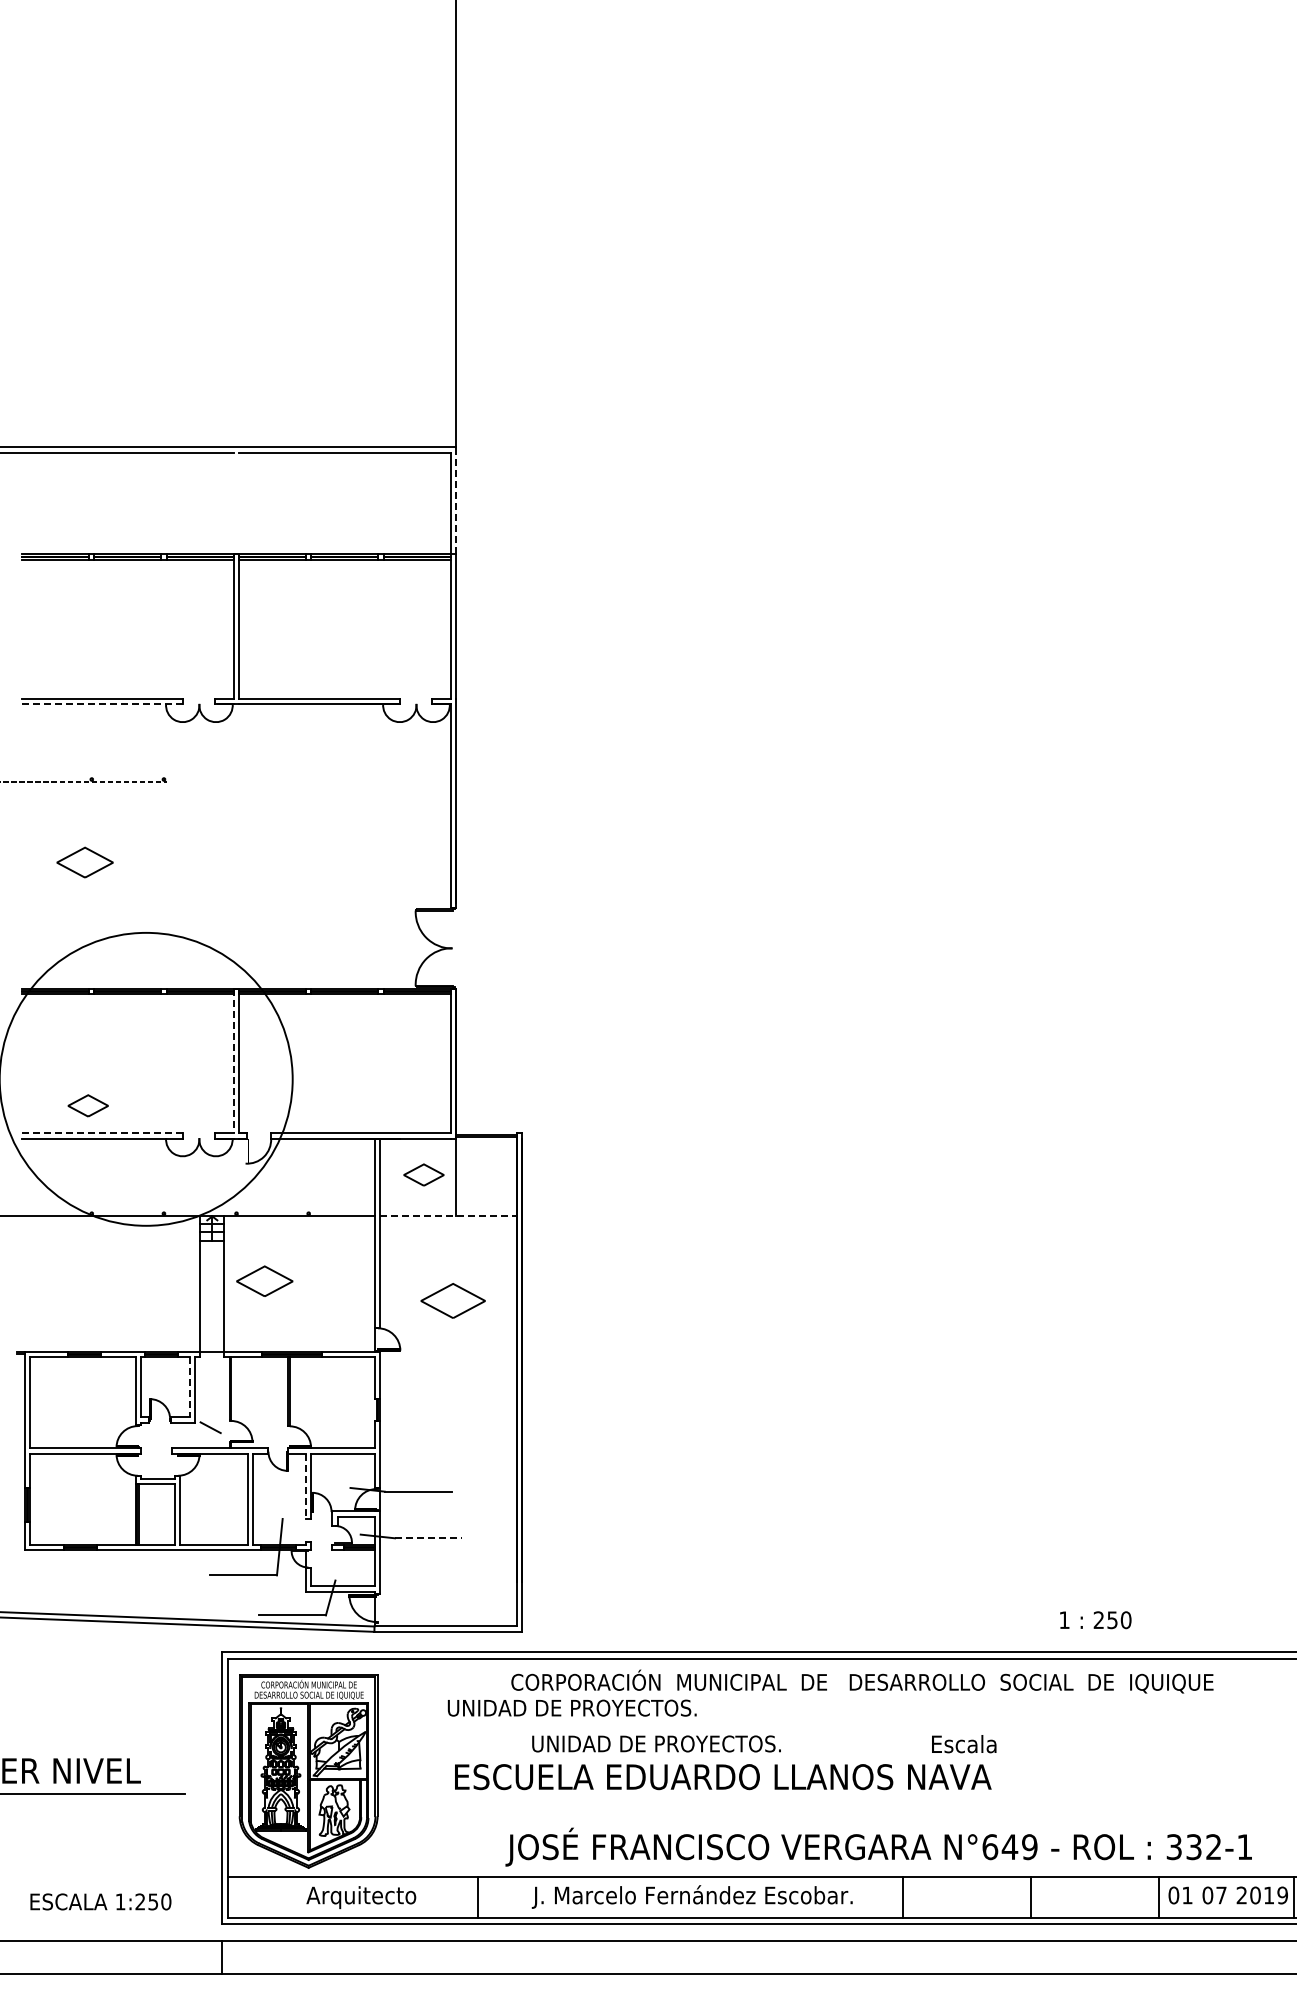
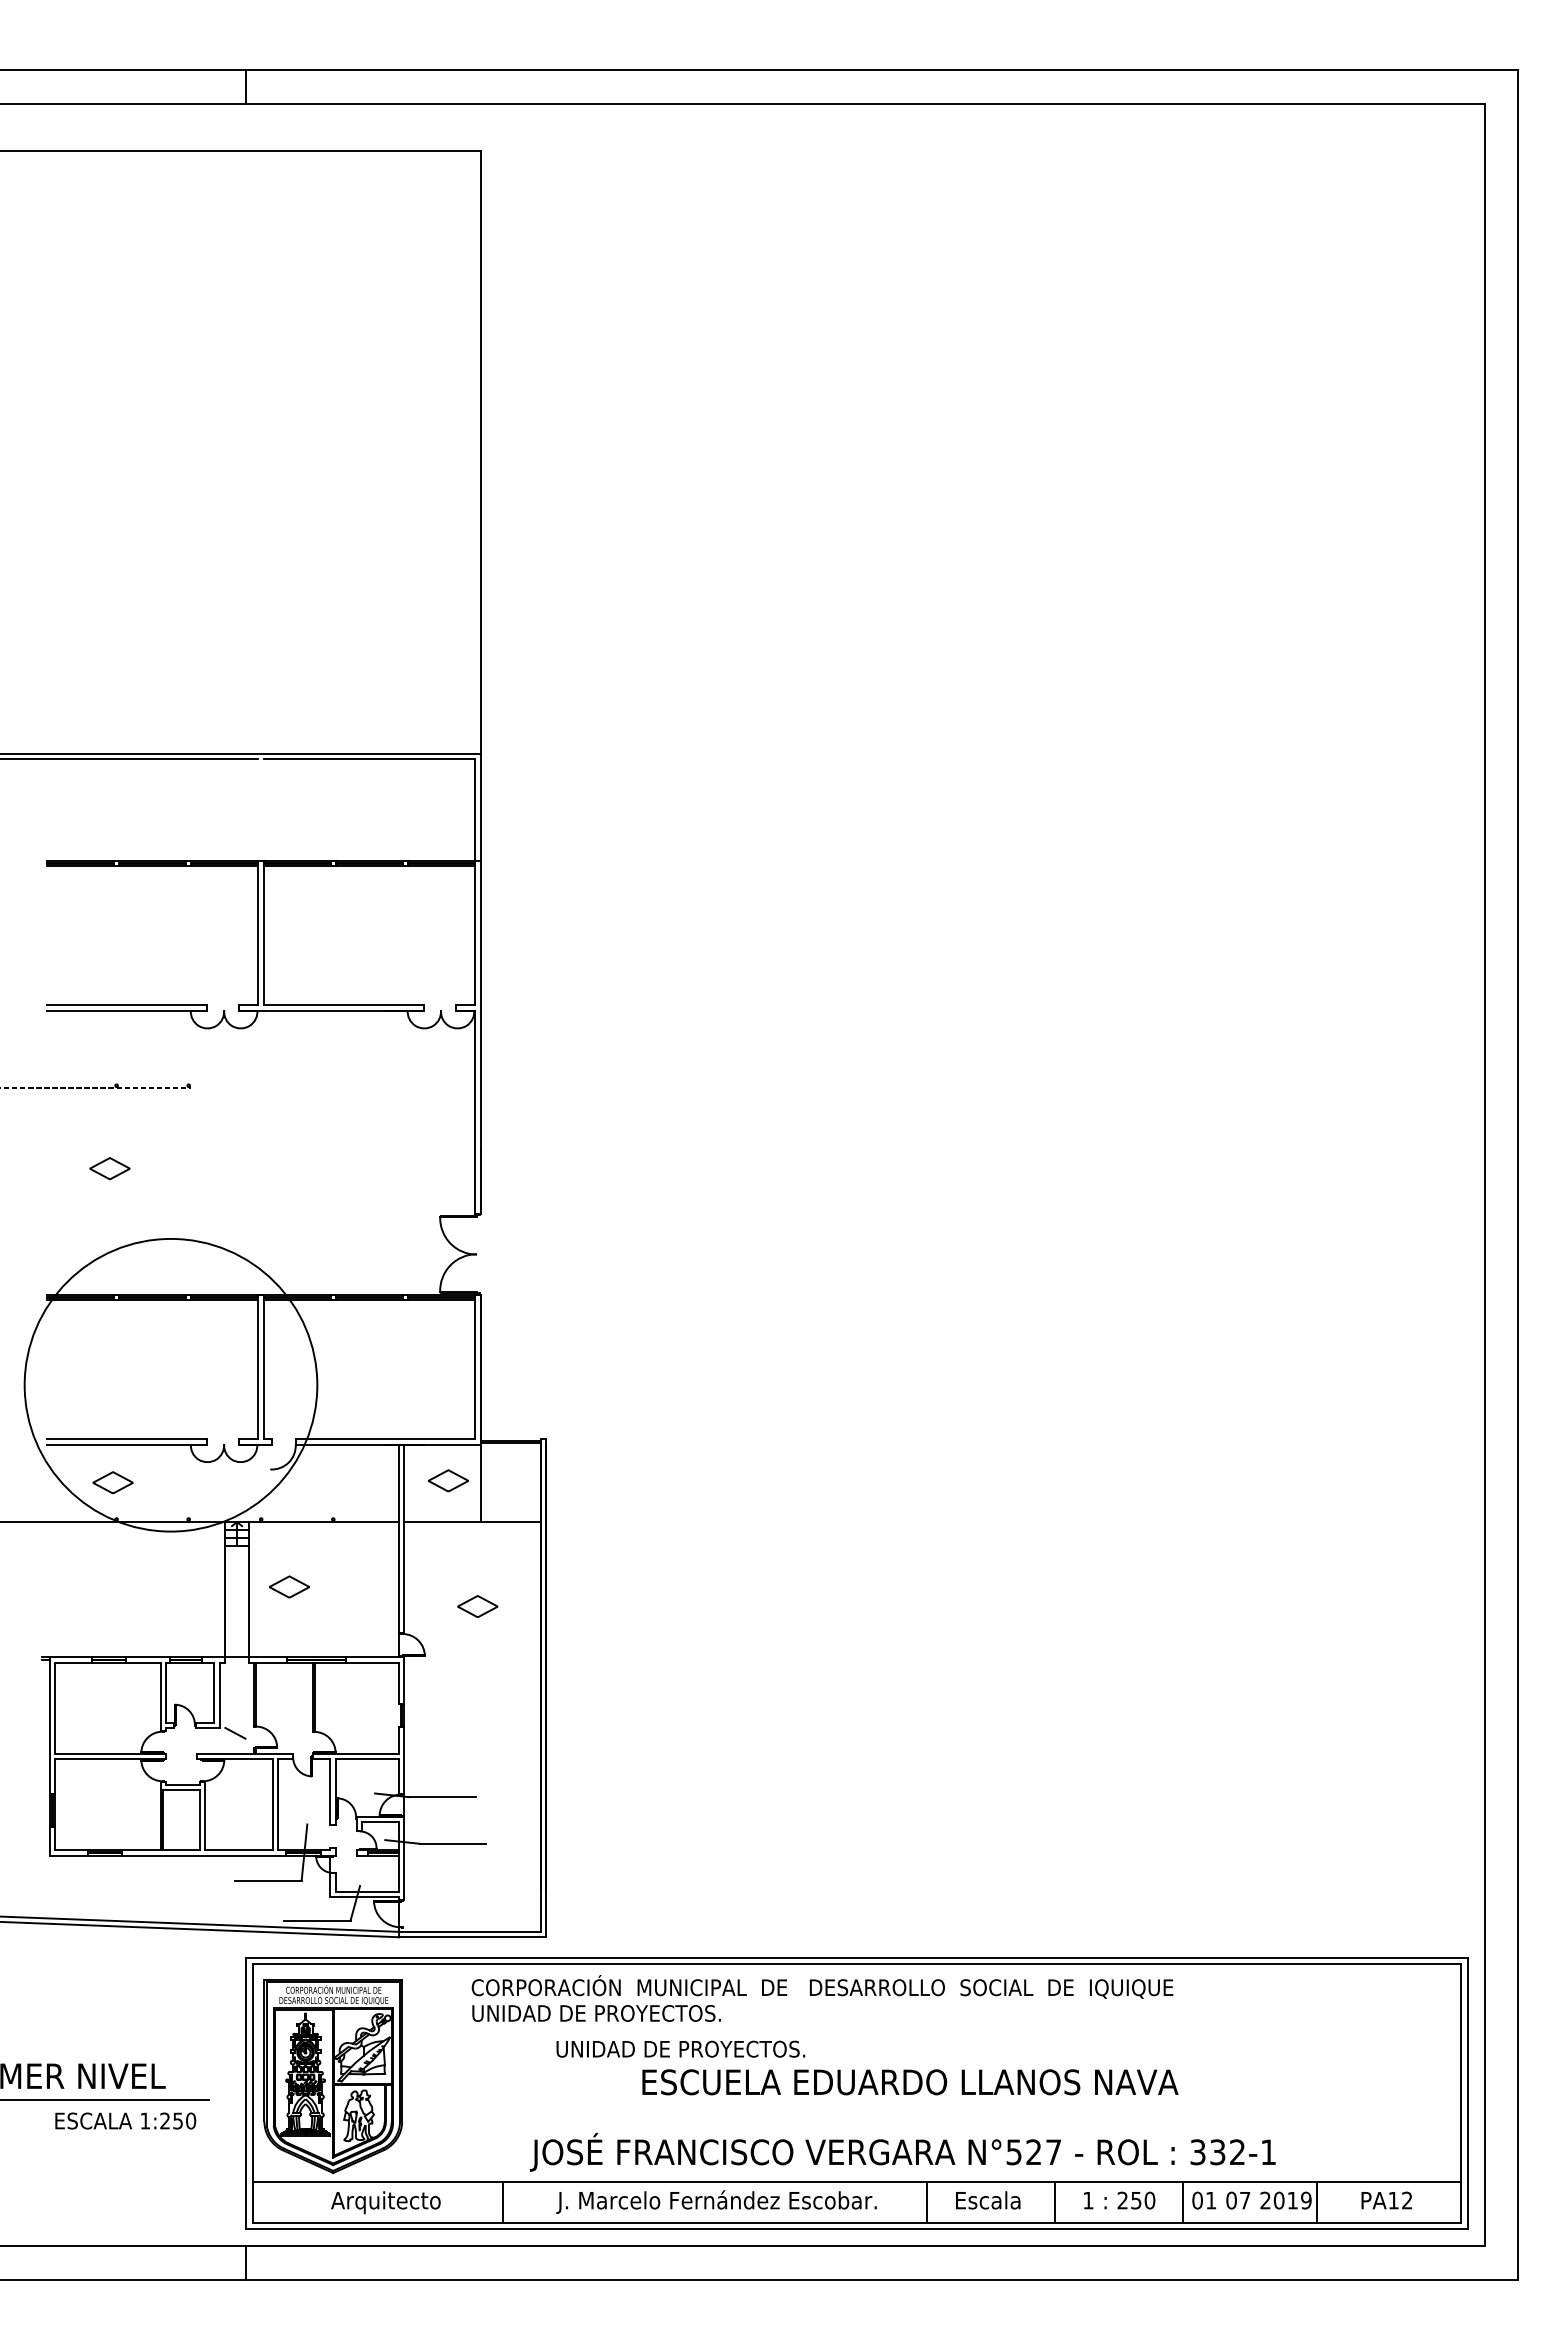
line: (456, 500) -> (480, 807), dashed -> solid
line: (102, 704) -> (127, 1010), dashed -> solid
part: (84, 862) -> (109, 1168), size x0.71
line: (233, 1061) -> (258, 1367), dashed -> solid
part: (87, 1105) -> (112, 1482), moved
line: (102, 1133) -> (127, 1439), dashed -> solid
line: (449, 1216) -> (473, 1522), dashed -> solid
part: (264, 1280) -> (289, 1586), size x0.71
part: (453, 1300) -> (477, 1606), size x0.62
line: (189, 1387) -> (214, 1693), dashed -> solid
line: (305, 1485) -> (330, 1791), dashed -> solid
line: (429, 1538) -> (453, 1843), dashed -> solid
text: (1095, 1620) -> (1119, 2200), moved
text: (862, 1681) -> (822, 1986), moved
text: (964, 1744) -> (988, 2200), moved
text: (723, 1777) -> (910, 2082), moved
text: (1009, 1847) -> (1033, 2152), N°649 -> N°527
text: (100, 1901) -> (125, 2120), moved

